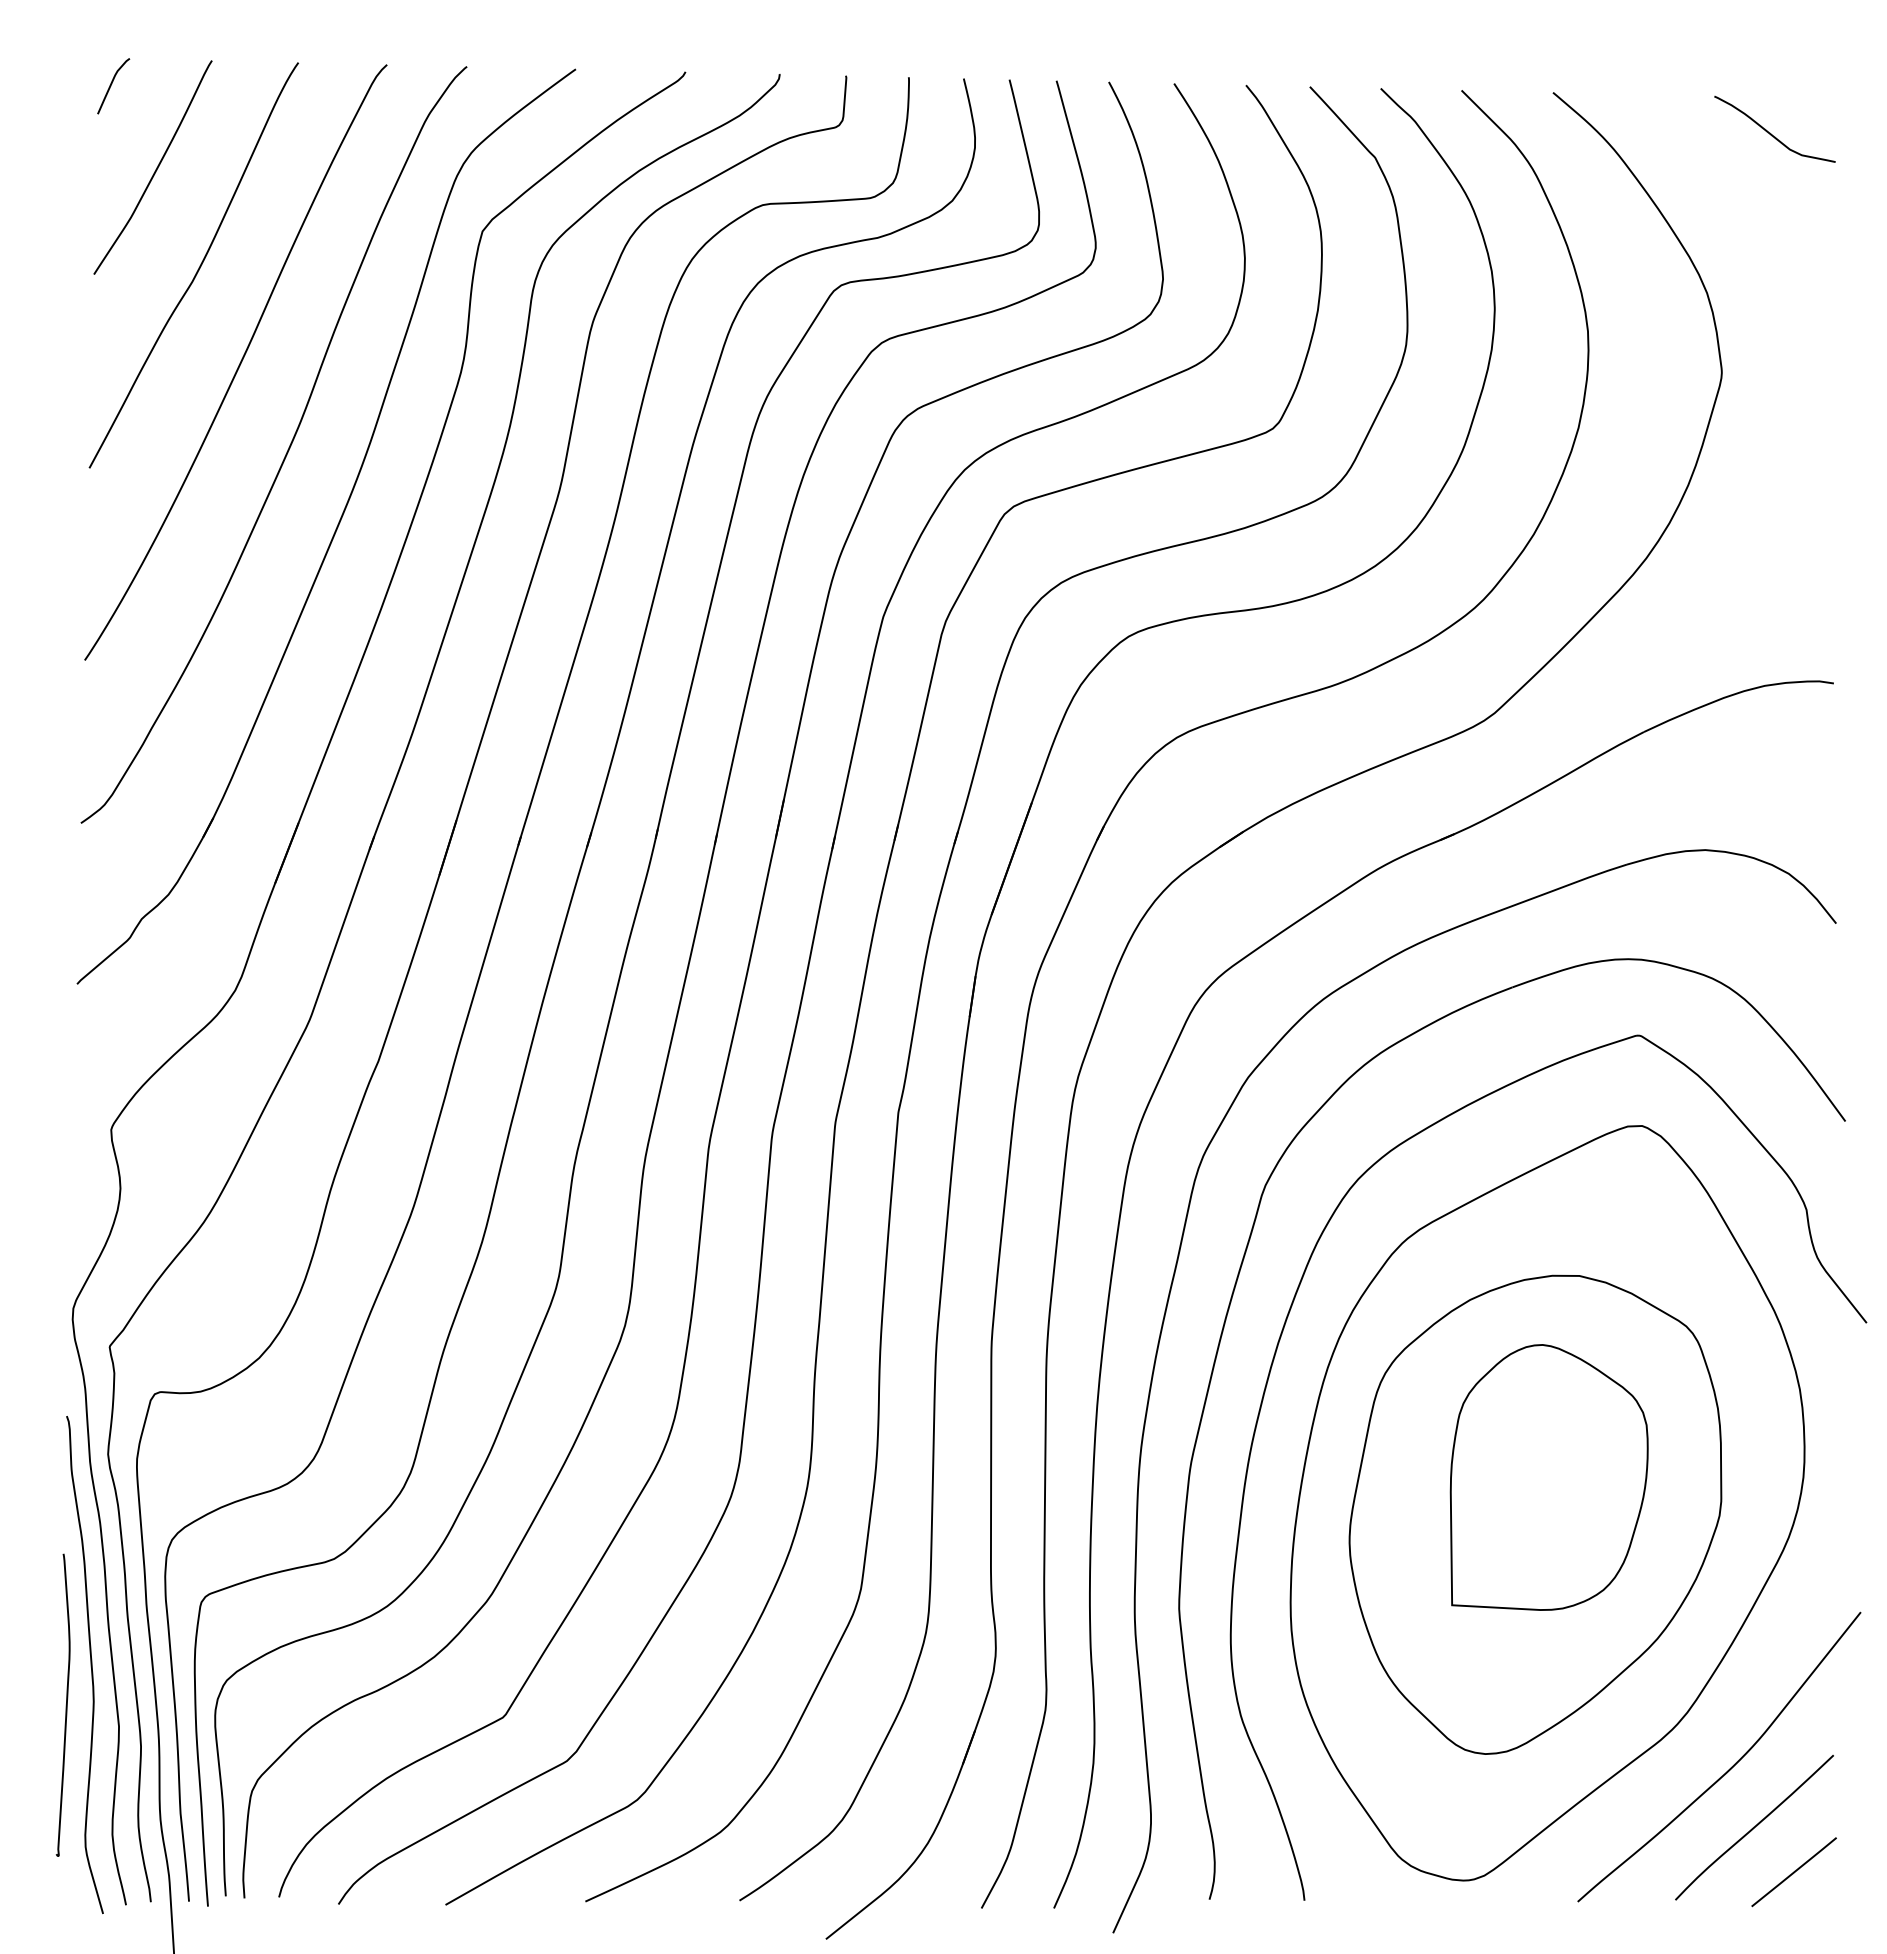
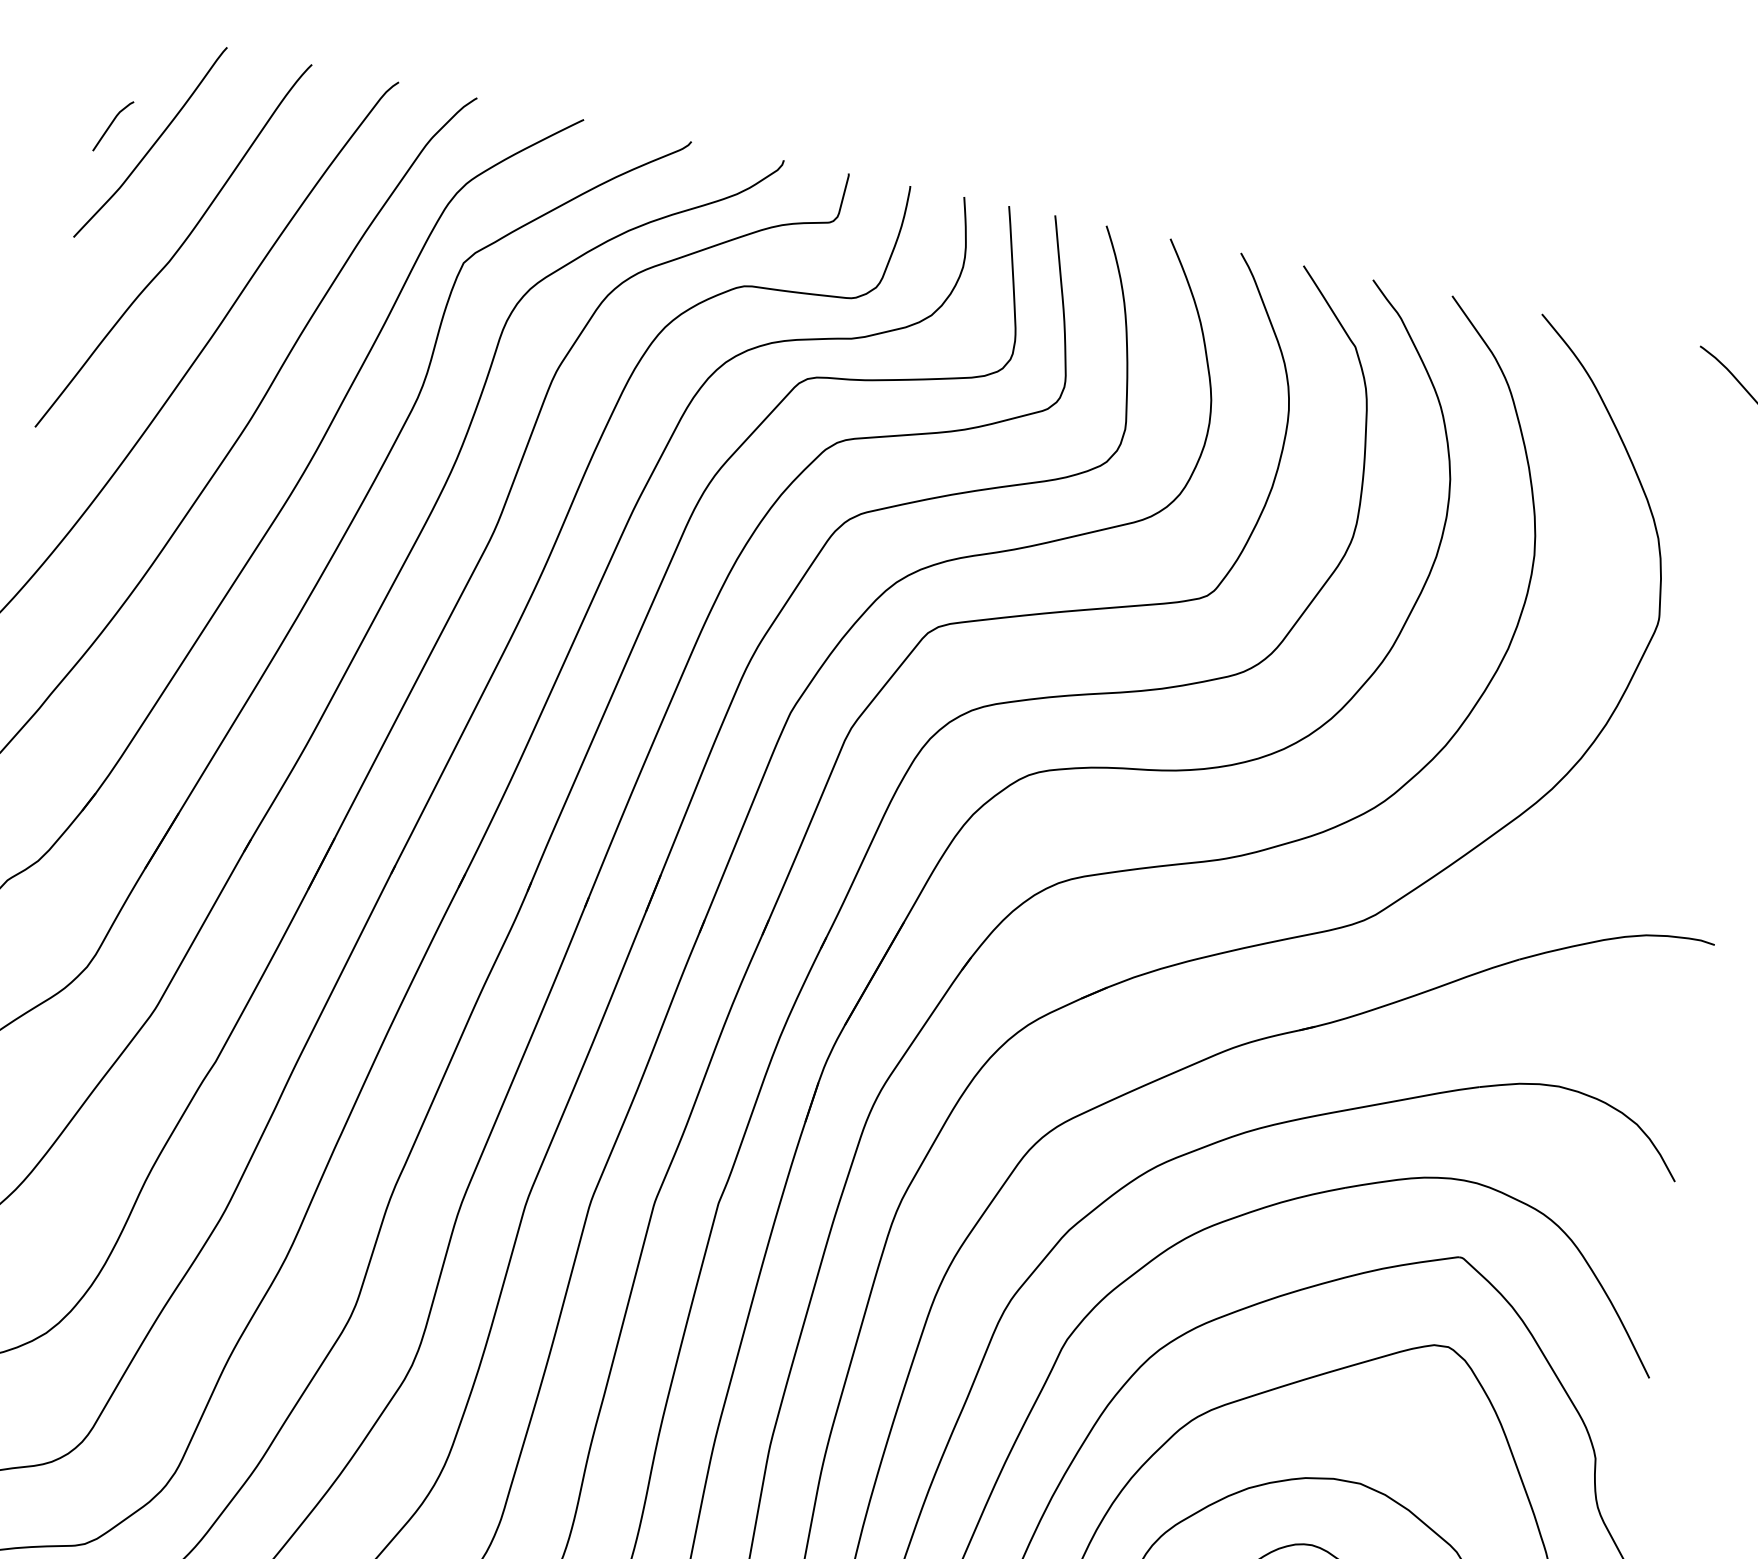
curve: (111, 86) -> (111, 126), moved

